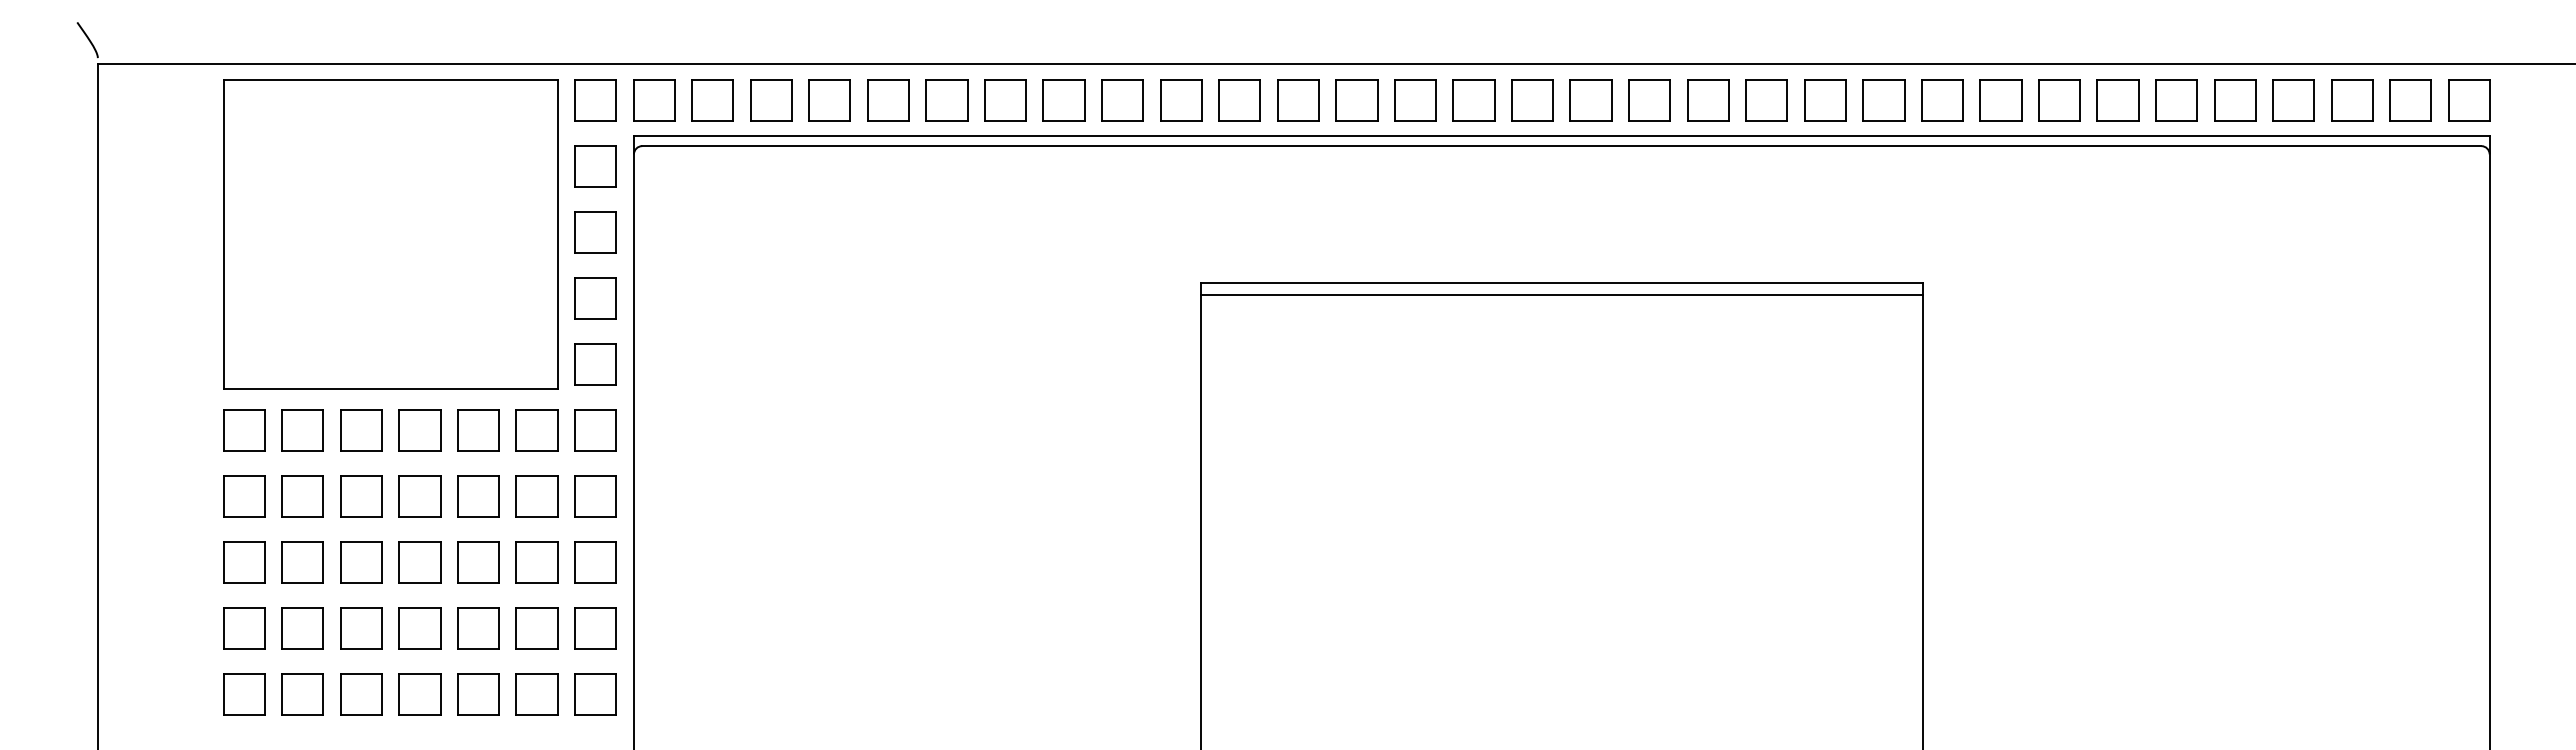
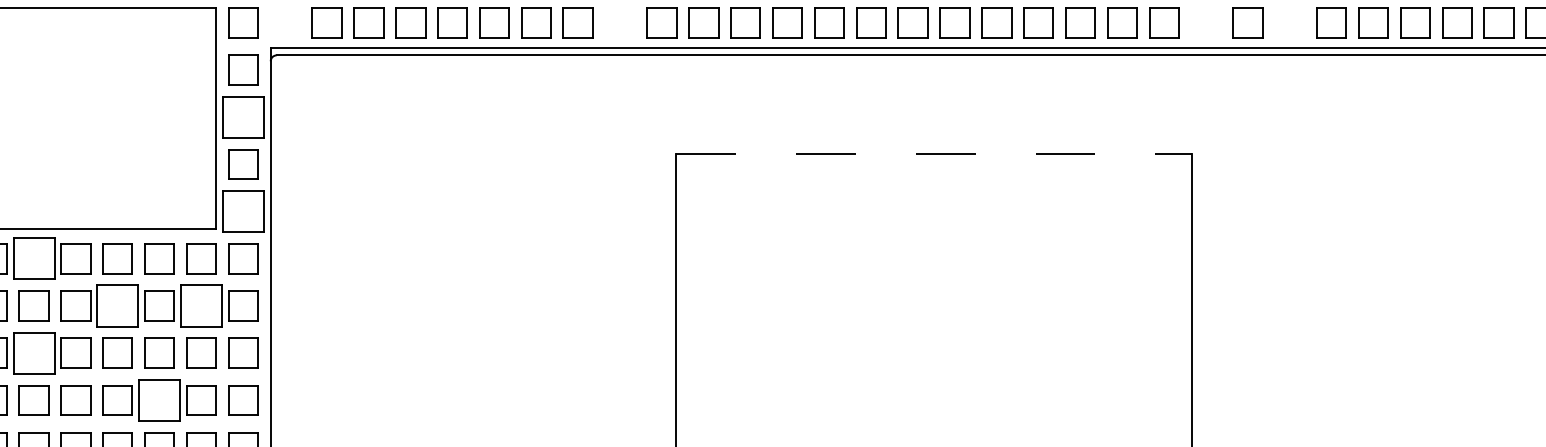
part: (654, 100) -> (285, 22), removed
part: (1122, 100) -> (620, 22), removed
part: (1942, 100) -> (1206, 22), removed
part: (2059, 100) -> (1289, 22), removed
part: (595, 232) -> (243, 117), size x1.4
line: (1561, 283) -> (933, 153), solid -> dashed
line: (1561, 294) -> (933, 161), removed
part: (595, 364) -> (243, 211), size x1.4
part: (302, 430) -> (33, 258), size x1.4
part: (419, 496) -> (117, 305), size x1.4
part: (536, 496) -> (201, 305), size x1.4
part: (302, 562) -> (33, 353), size x1.4
part: (478, 628) -> (159, 400), size x1.4

